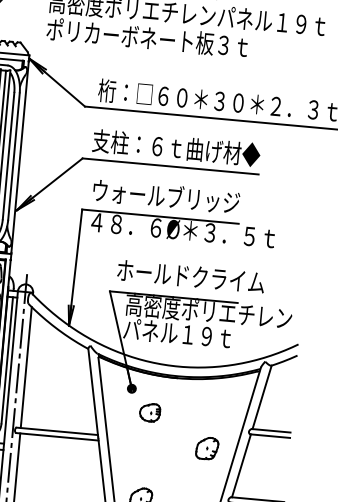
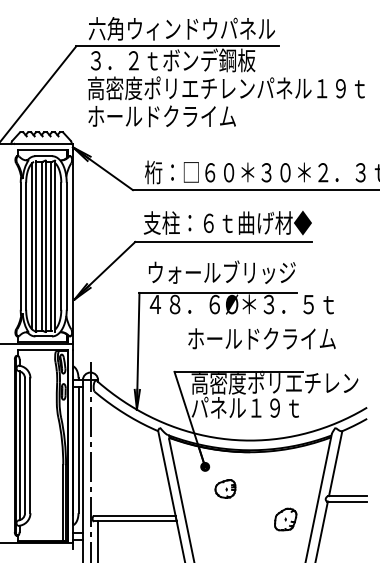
text: (147, 38) -> (188, 116), ポリカーボネート板３ｔ -> ホールドクライム
text: (190, 276) -> (261, 338), moved
line: (26, 367) -> (98, 455), removed

